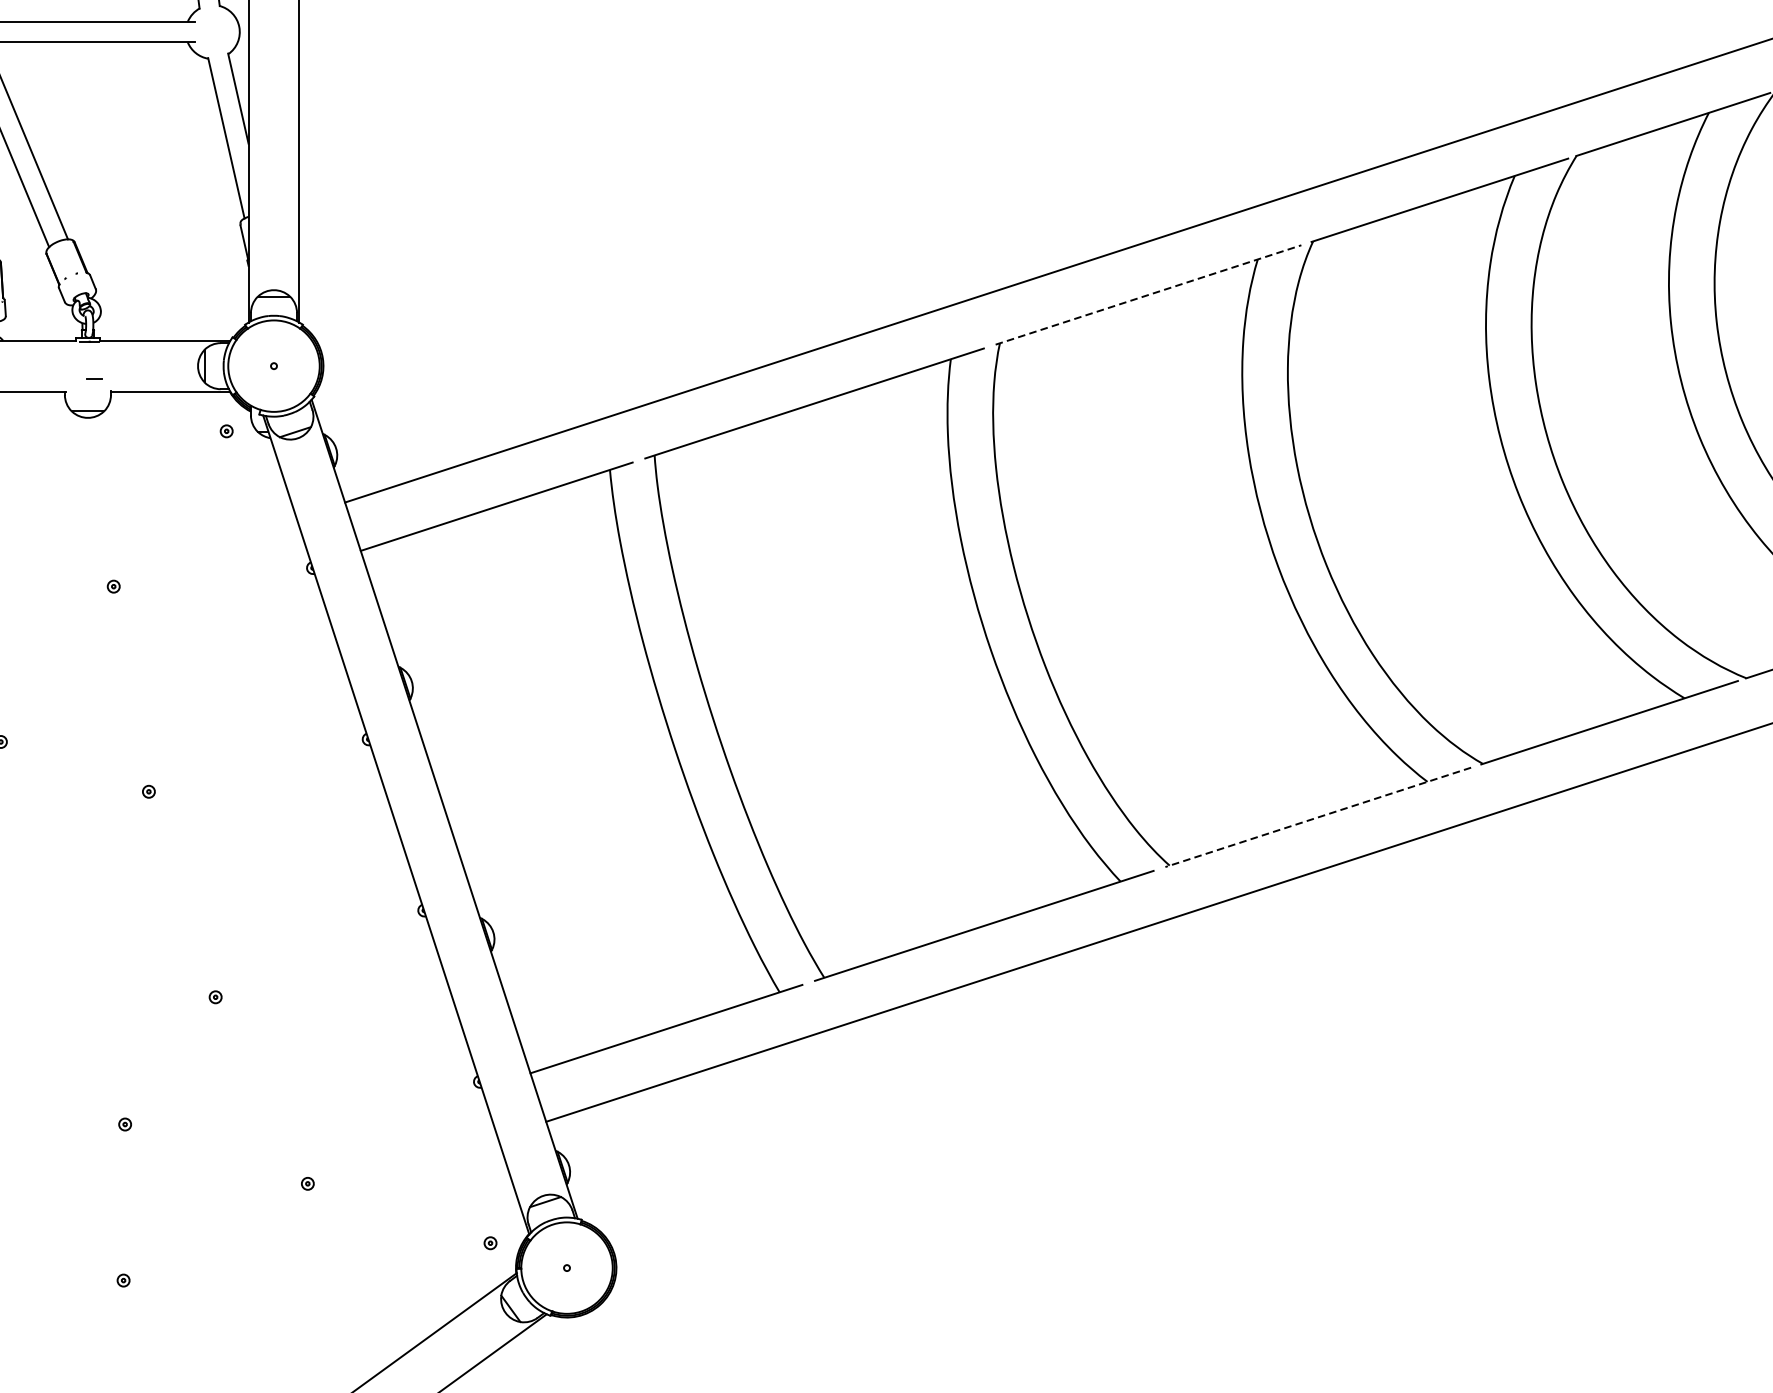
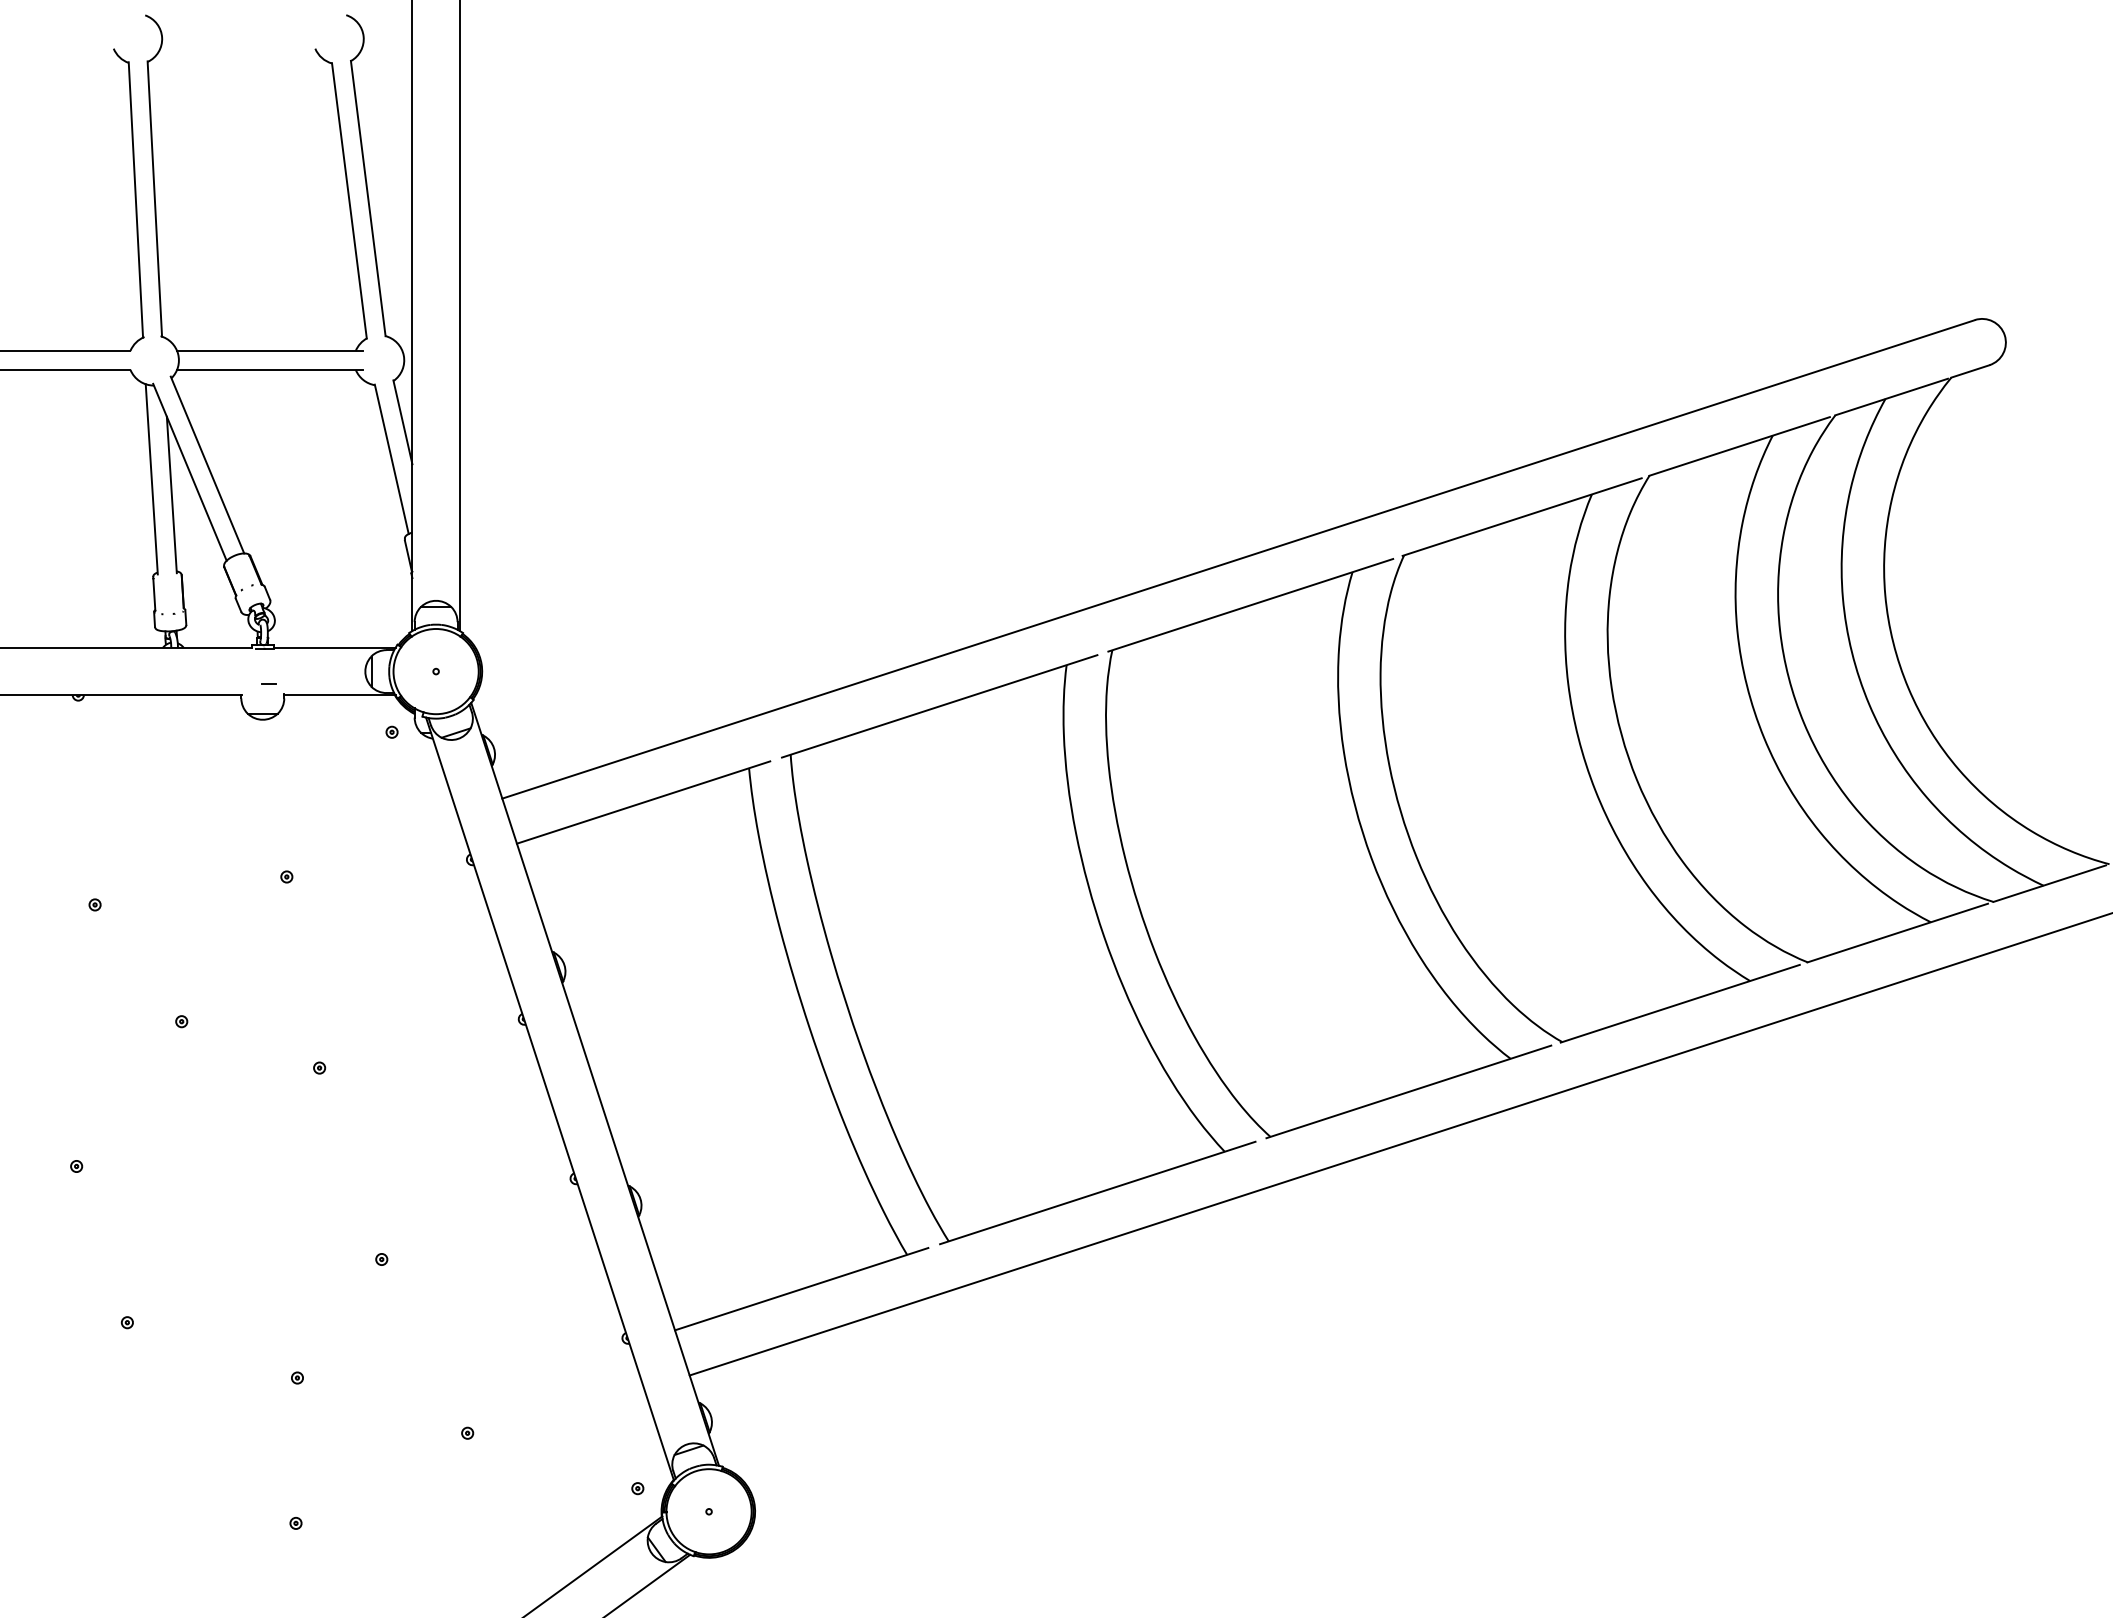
line: (1148, 295) -> (1250, 605), dashed -> solid
line: (1317, 816) -> (1408, 1091), dashed -> solid

